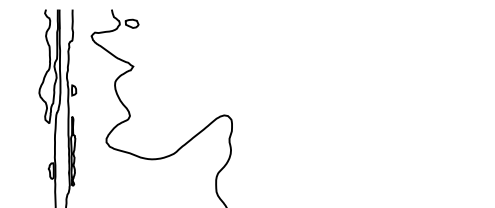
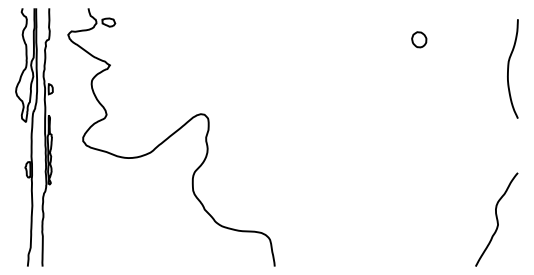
part: (442, 40) -> (419, 39), added

